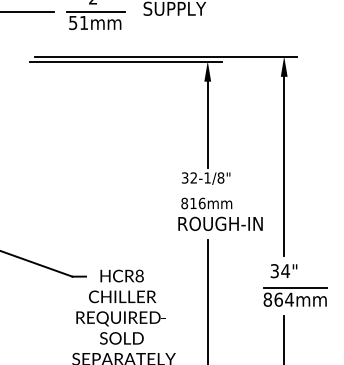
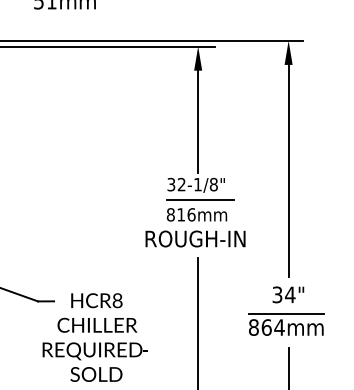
line: (209, 190) -> (200, 199), added
text: (220, 223) -> (195, 238), moved
part: (295, 296) -> (286, 323), moved

